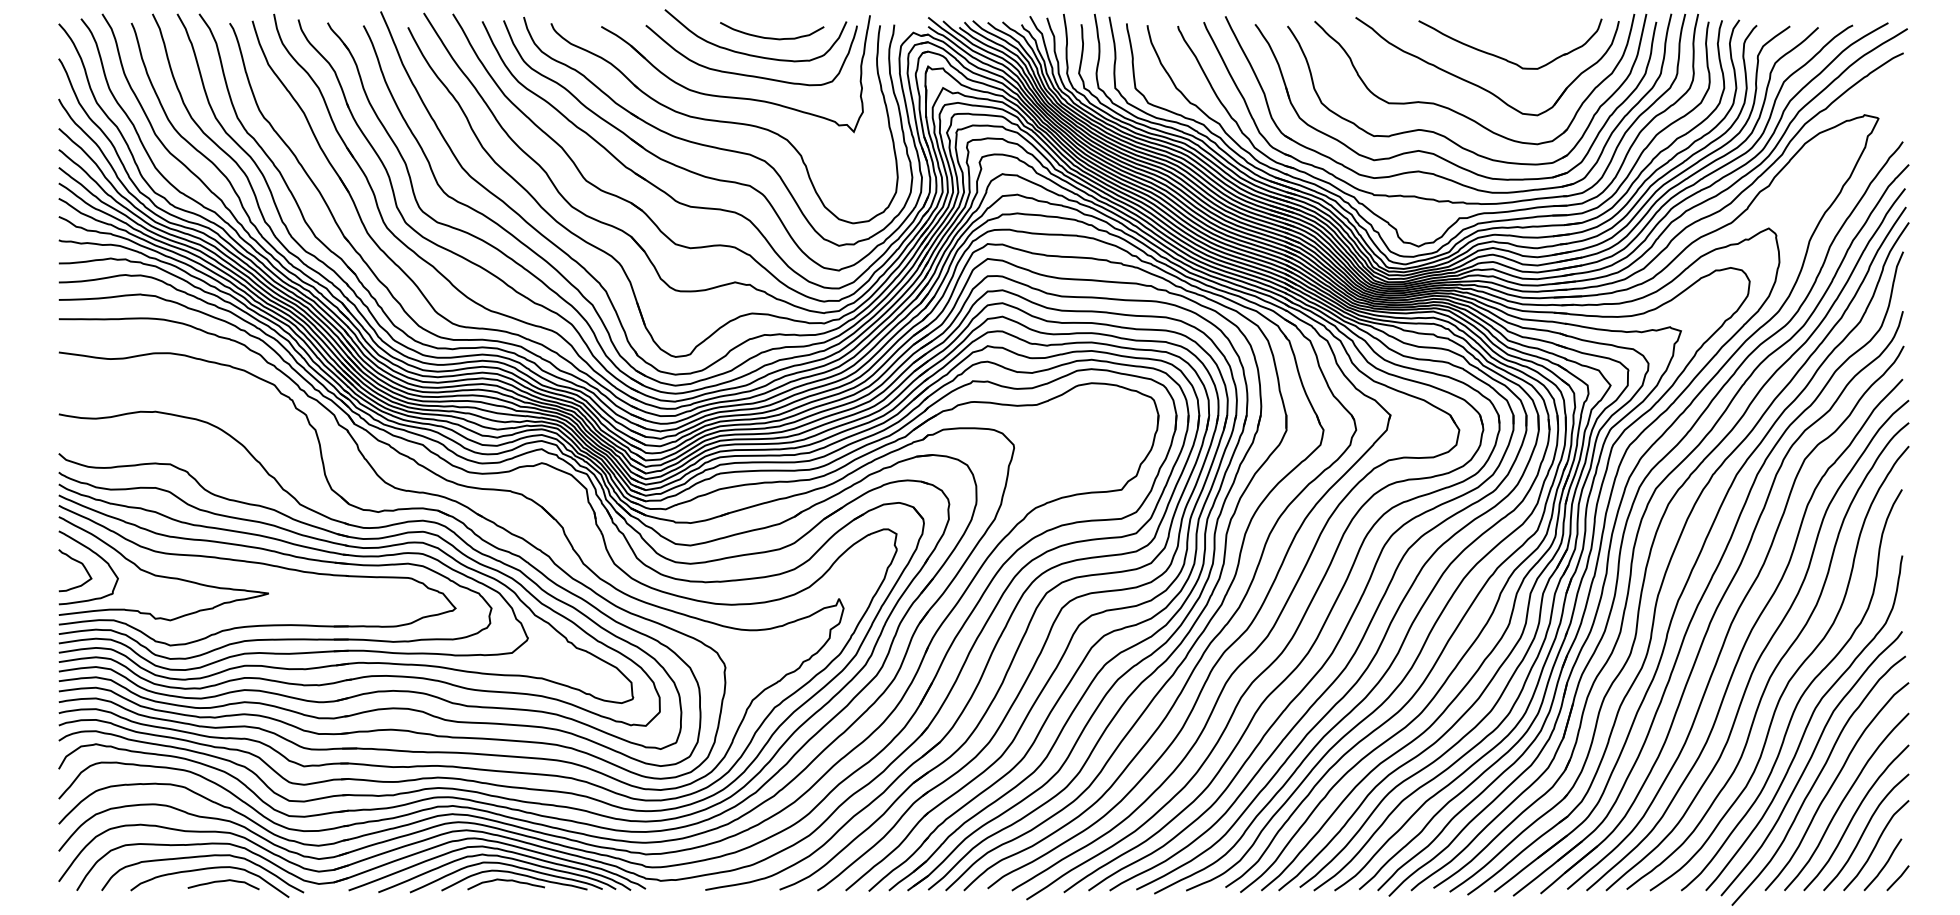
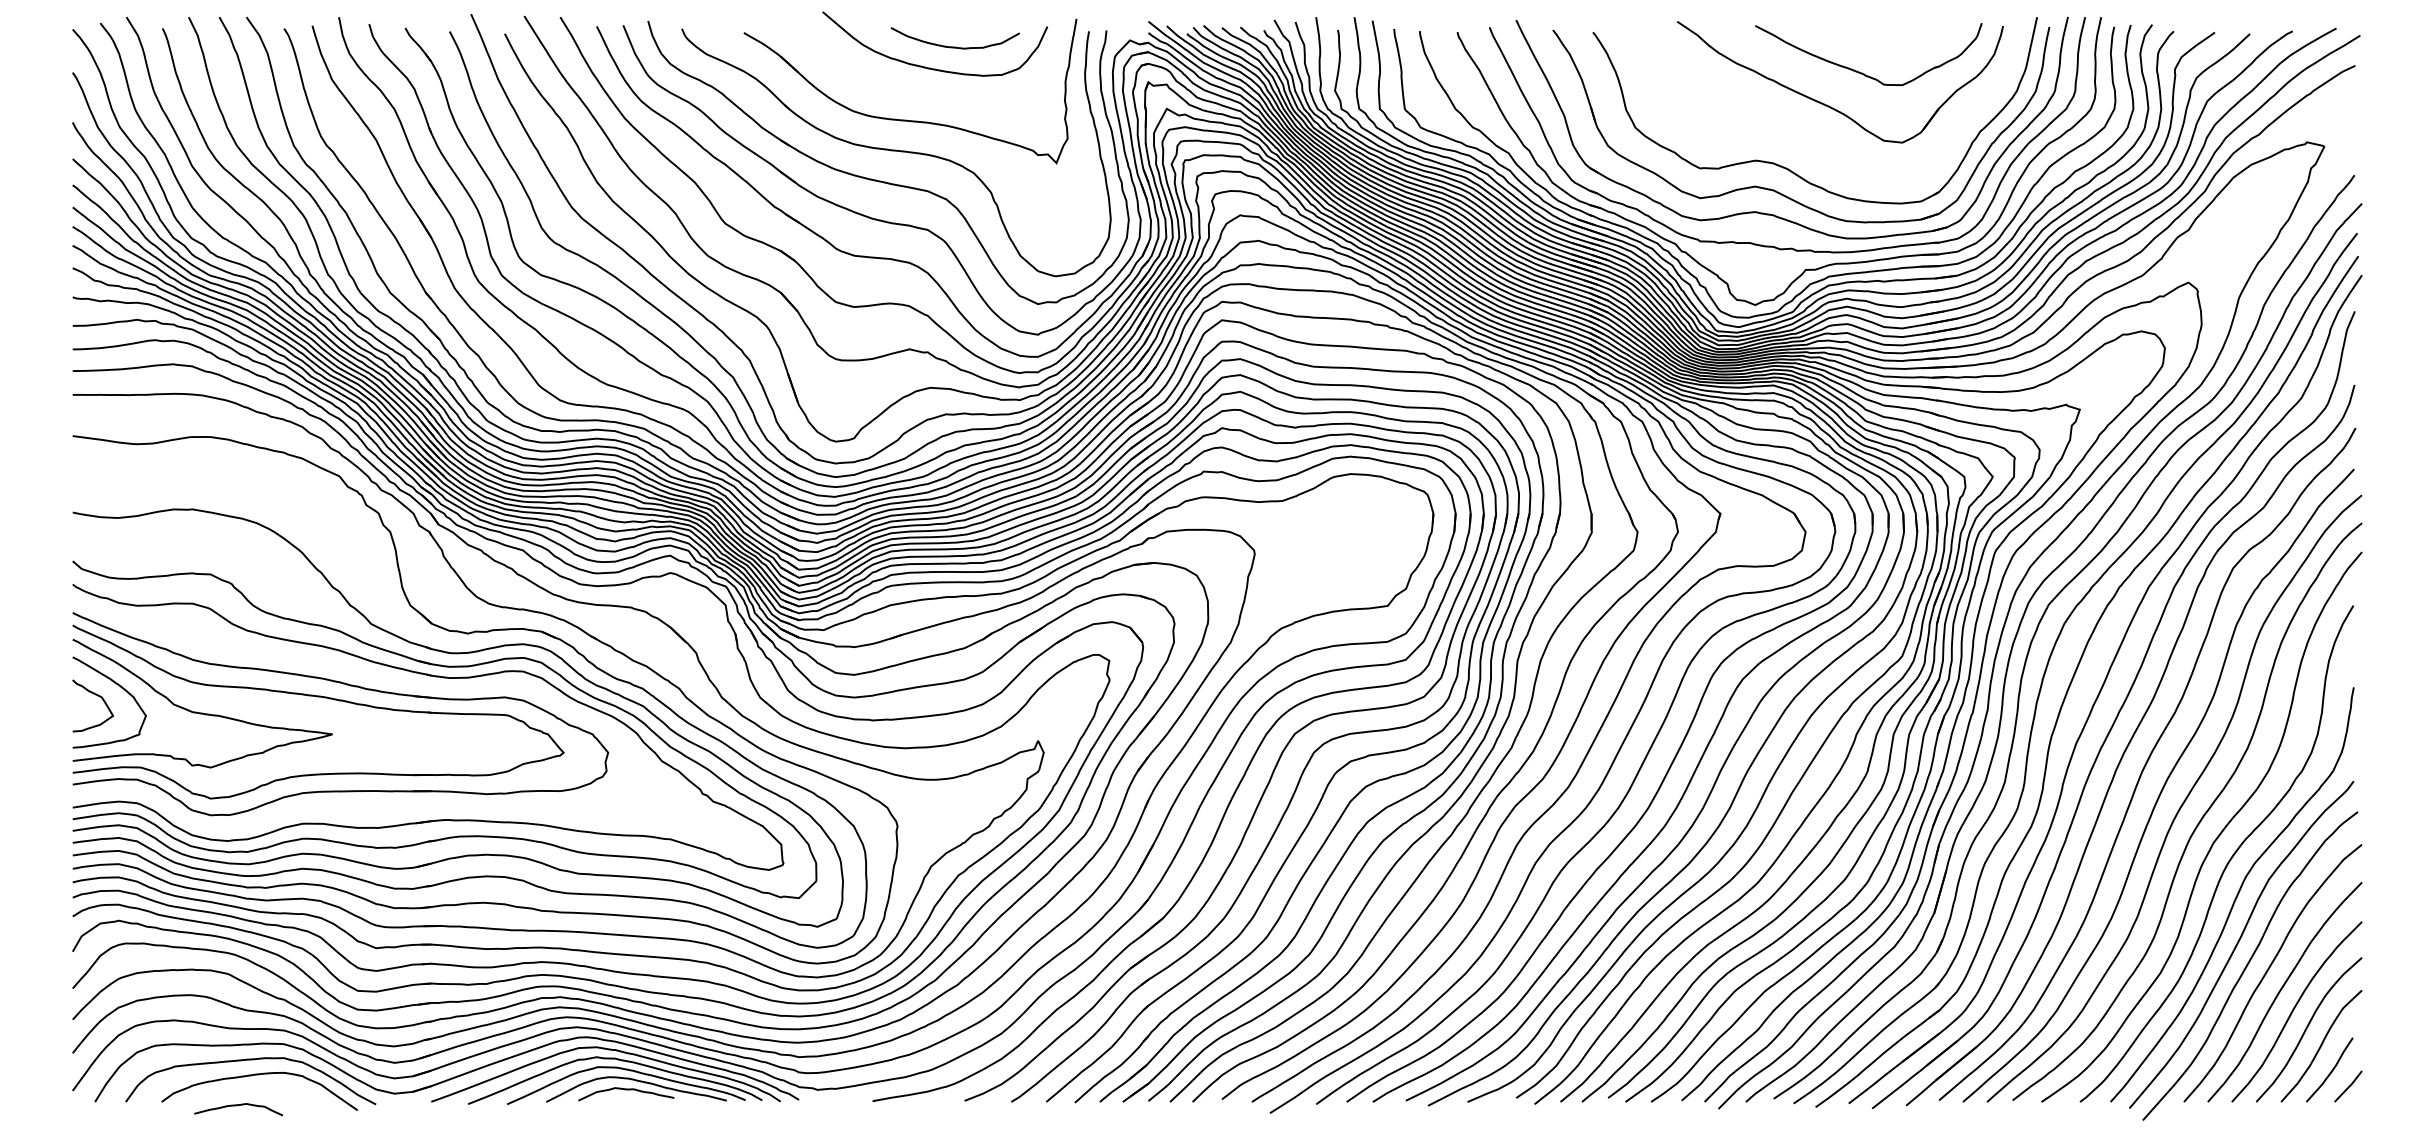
curve: (748, 74) -> (926, 92), removed
part: (1461, 113) -> (1808, 140), removed
part: (300, 546) -> (371, 676), removed
curve: (222, 882) -> (237, 1106), moved

